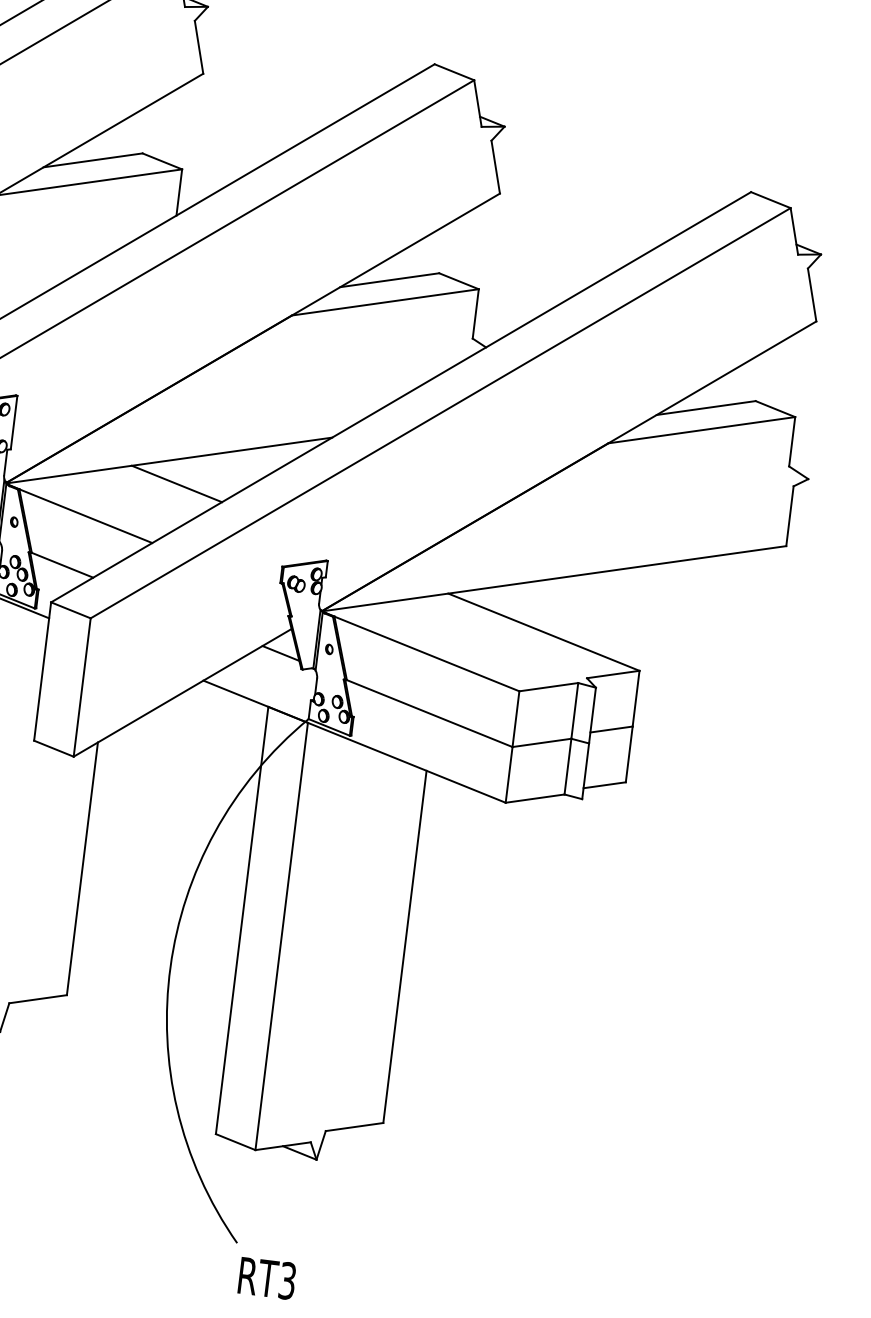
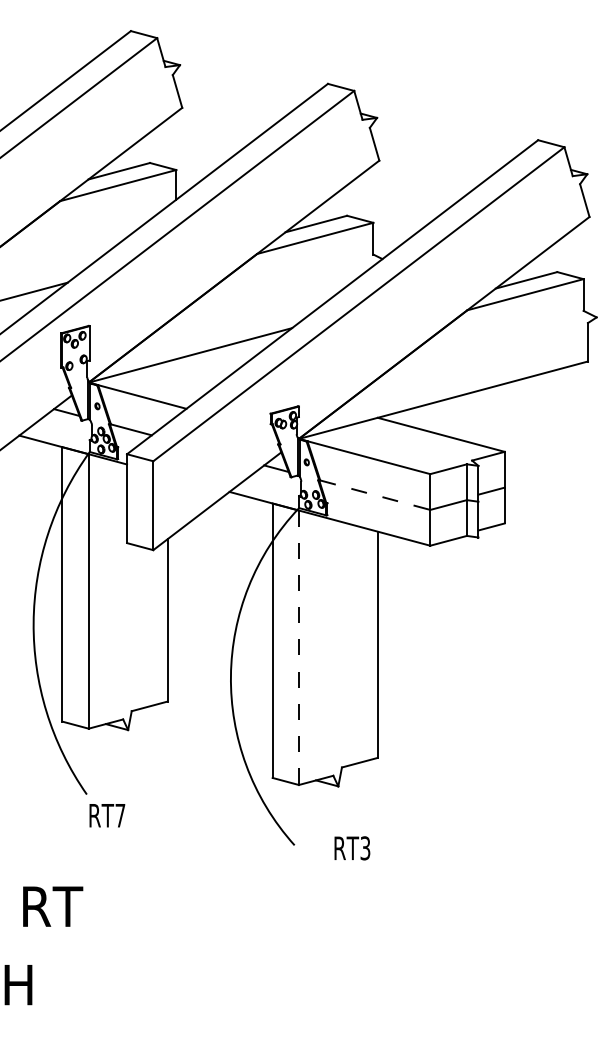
line: (176, 483) -> (197, 369), removed
line: (429, 714) -> (375, 495), solid -> dashed
line: (280, 937) -> (298, 648), solid -> dashed
text: (267, 1278) -> (352, 848), moved

